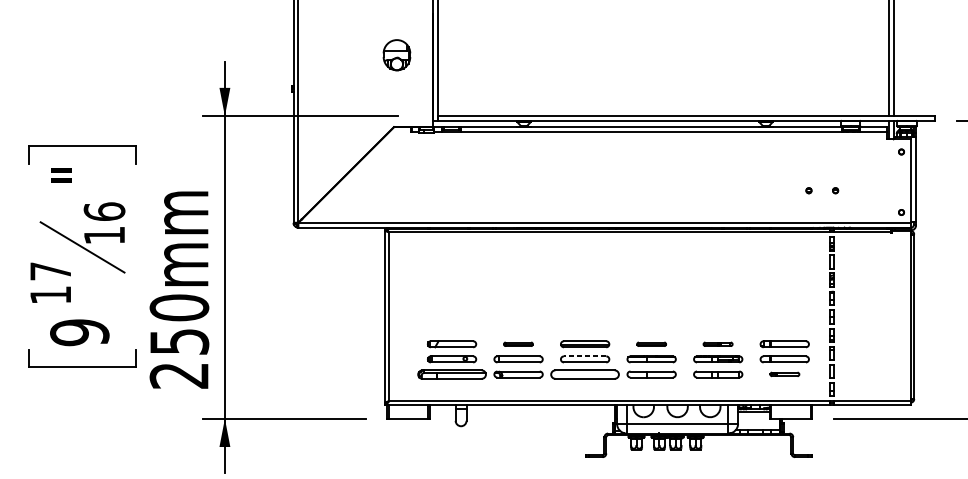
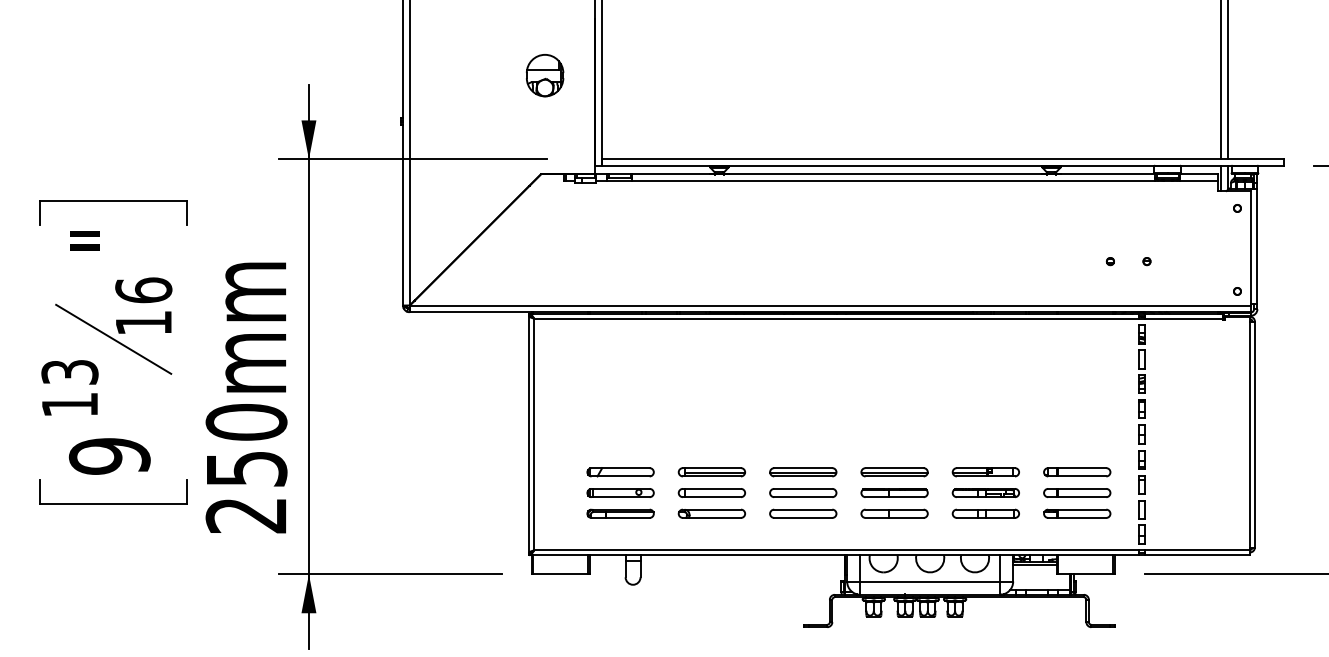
text: (50, 271) -> (69, 372), 17 -> 13
part: (518, 344) -> (711, 472), size x1.67
part: (651, 344) -> (894, 472), size x1.67
part: (717, 344) -> (985, 472), size x1.67
line: (584, 356) -> (802, 488), dashed -> solid
part: (451, 374) -> (620, 513), size x0.71
part: (585, 374) -> (803, 513), size x0.71
part: (784, 374) -> (1077, 513), size x1.67

